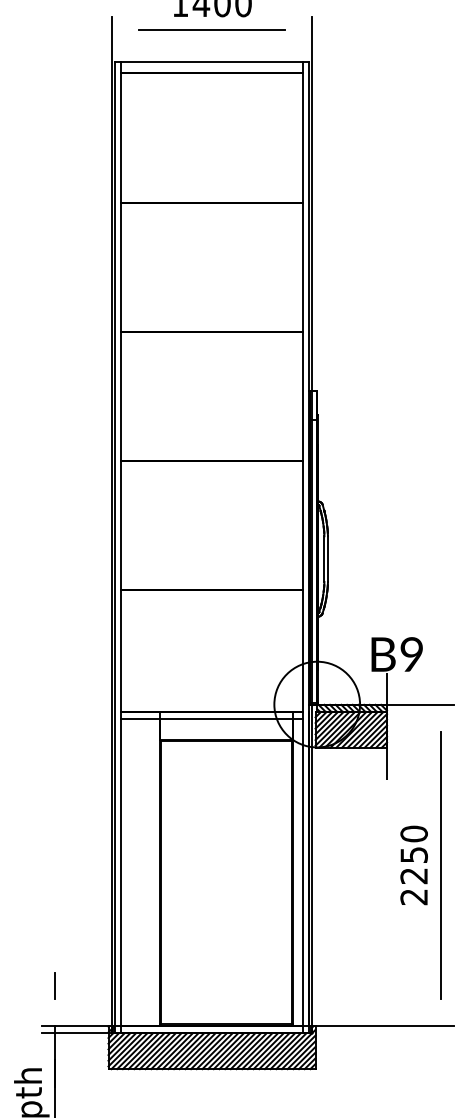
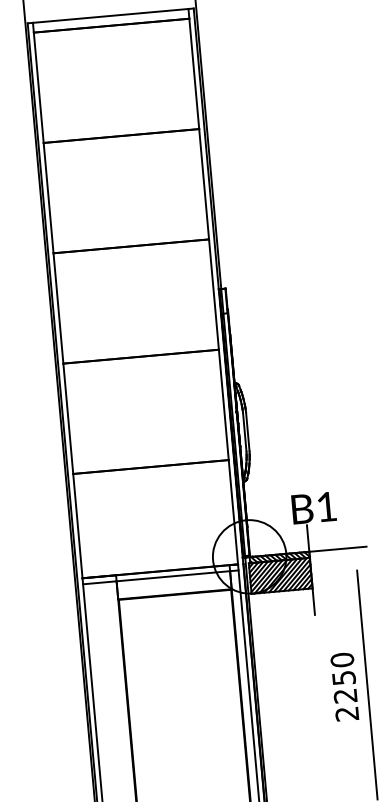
text: (411, 654) -> (326, 506), B9 -> B1

